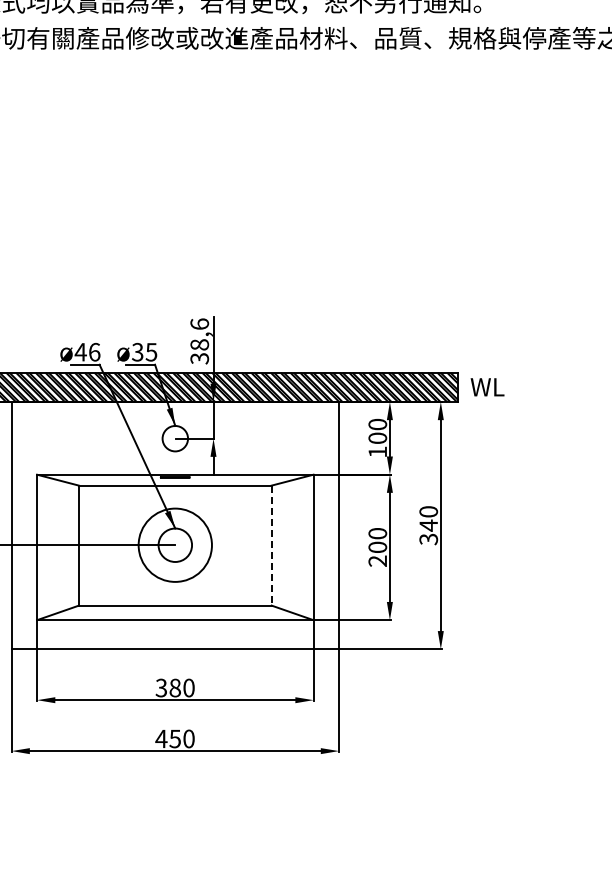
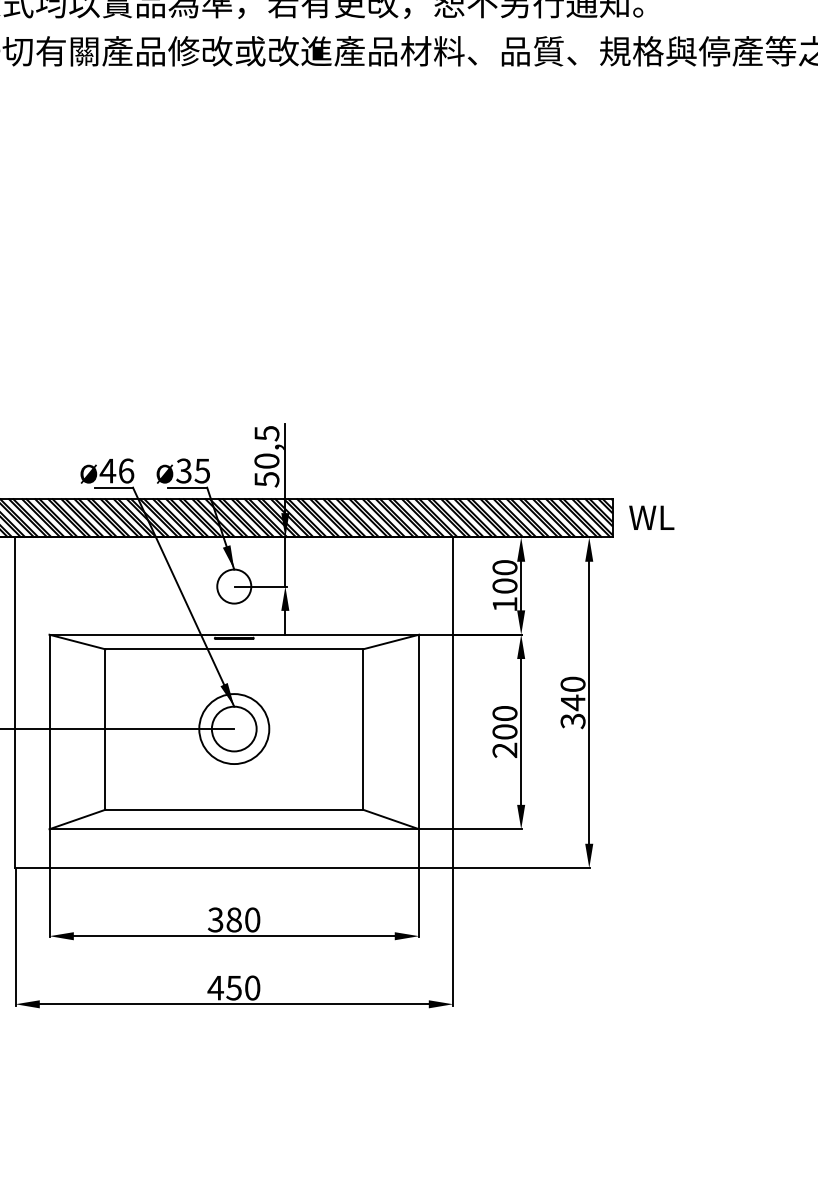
text: (199, 340) -> (266, 455), 38,6 -> 50,5
circle: (175, 545) -> (234, 729), size x0.71
line: (271, 546) -> (362, 730), dashed -> solid

